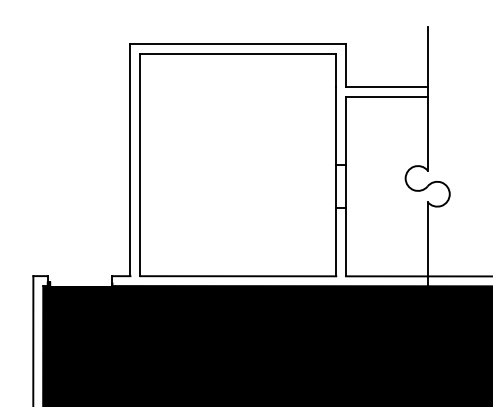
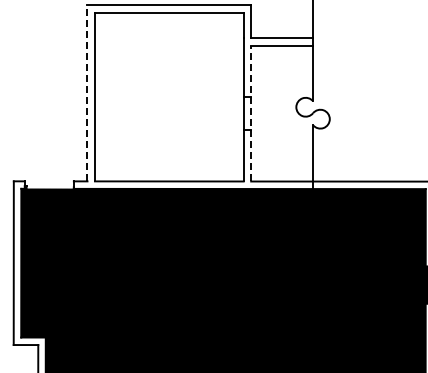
line: (130, 160) -> (87, 93), solid -> dashed
line: (346, 186) -> (251, 113), solid -> dashed

